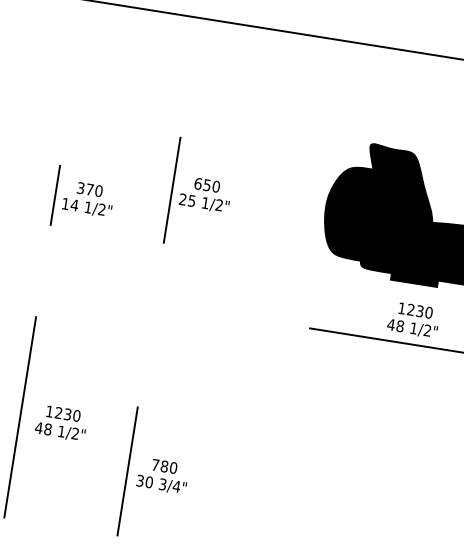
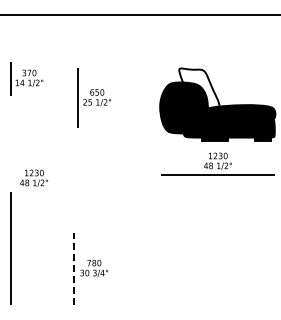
fill: (401, 185) -> (199, 88), removed
part: (199, 193) -> (93, 97), moved
part: (83, 198) -> (26, 78), moved
text: (60, 421) -> (33, 177), moved
line: (127, 470) -> (74, 268), solid -> dashed

